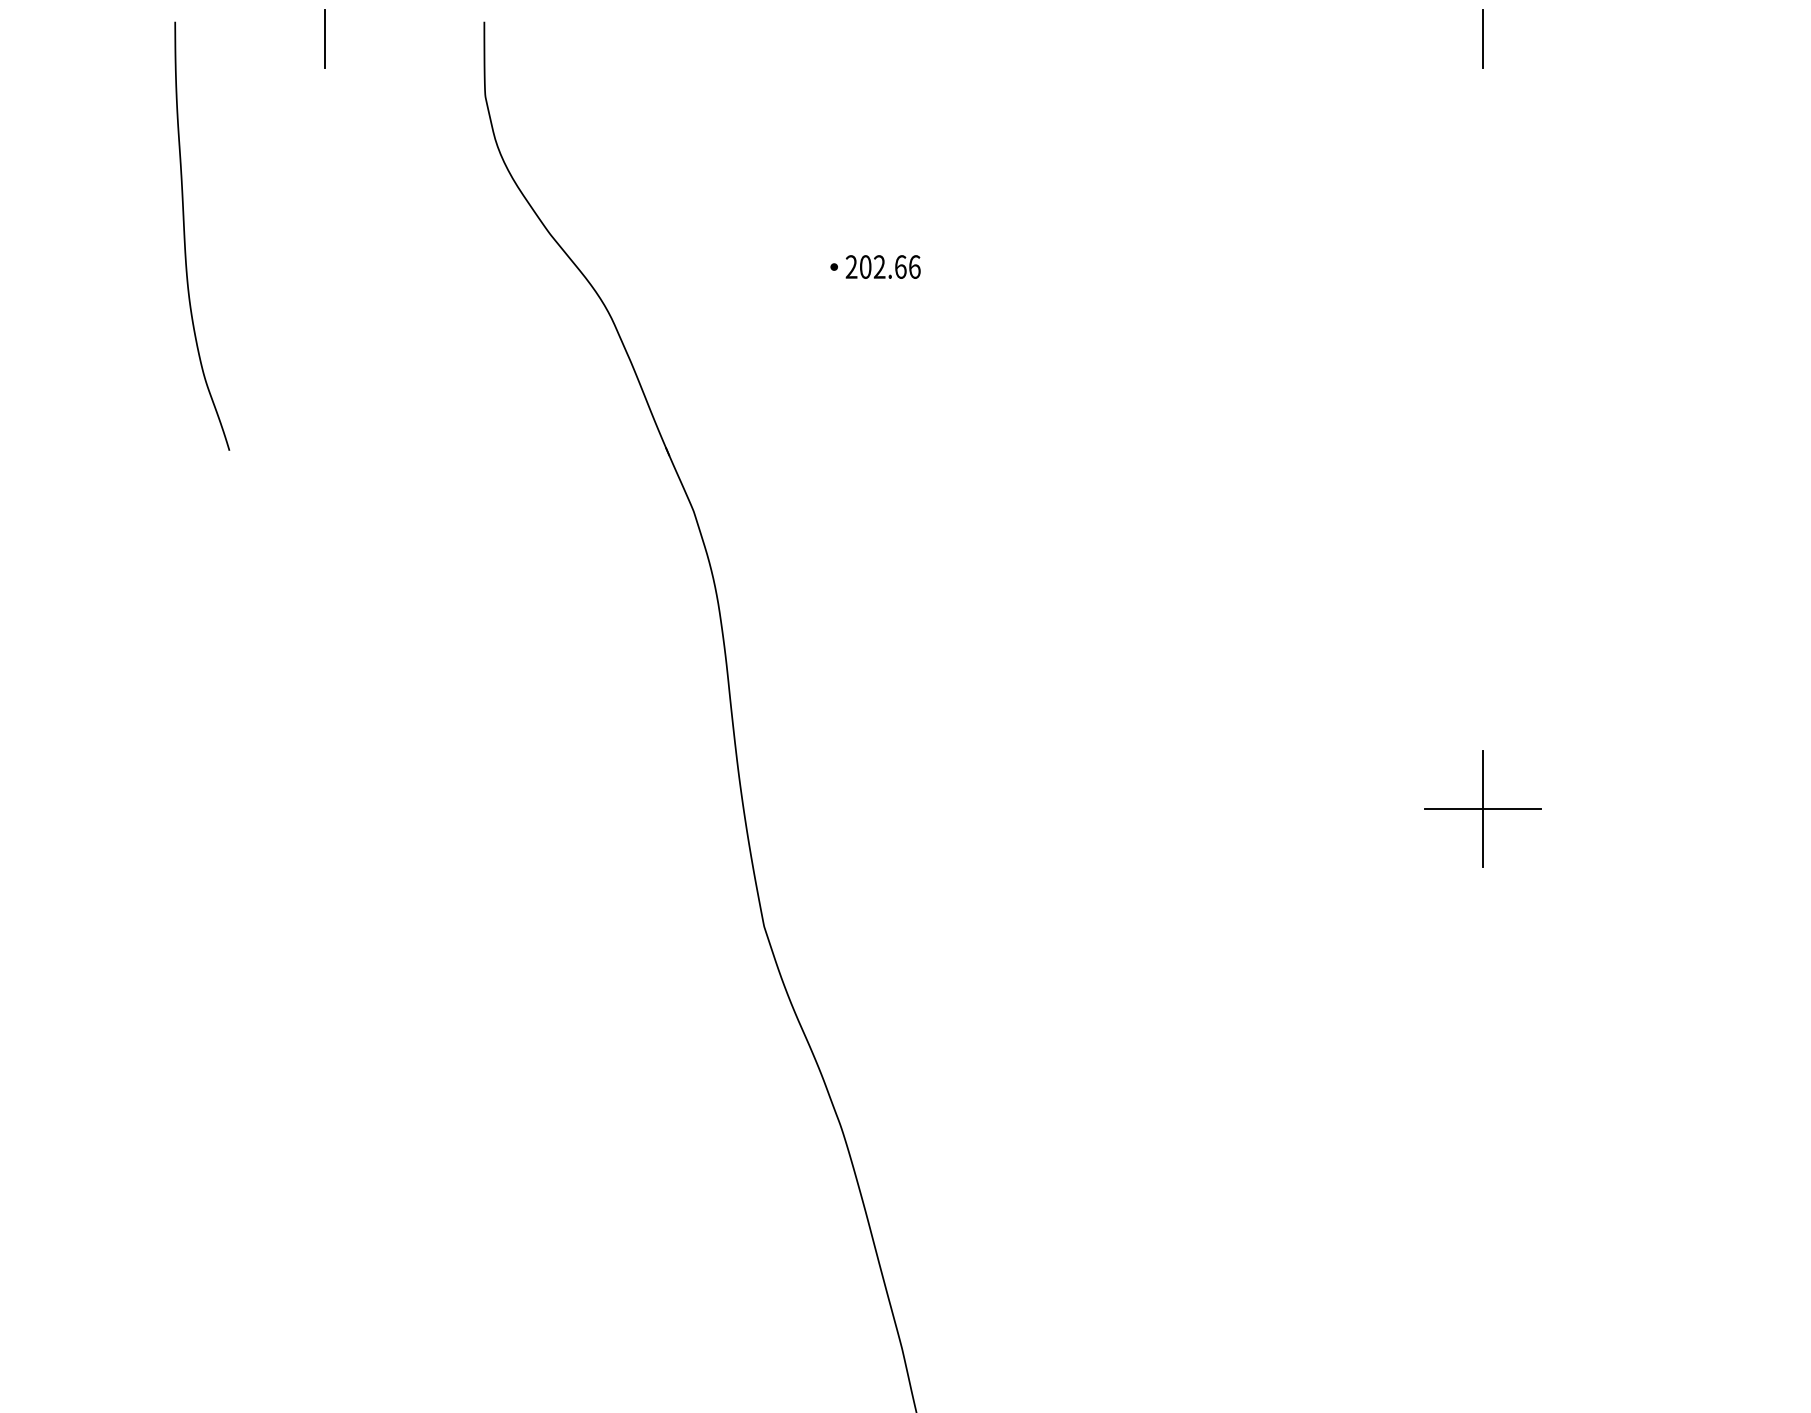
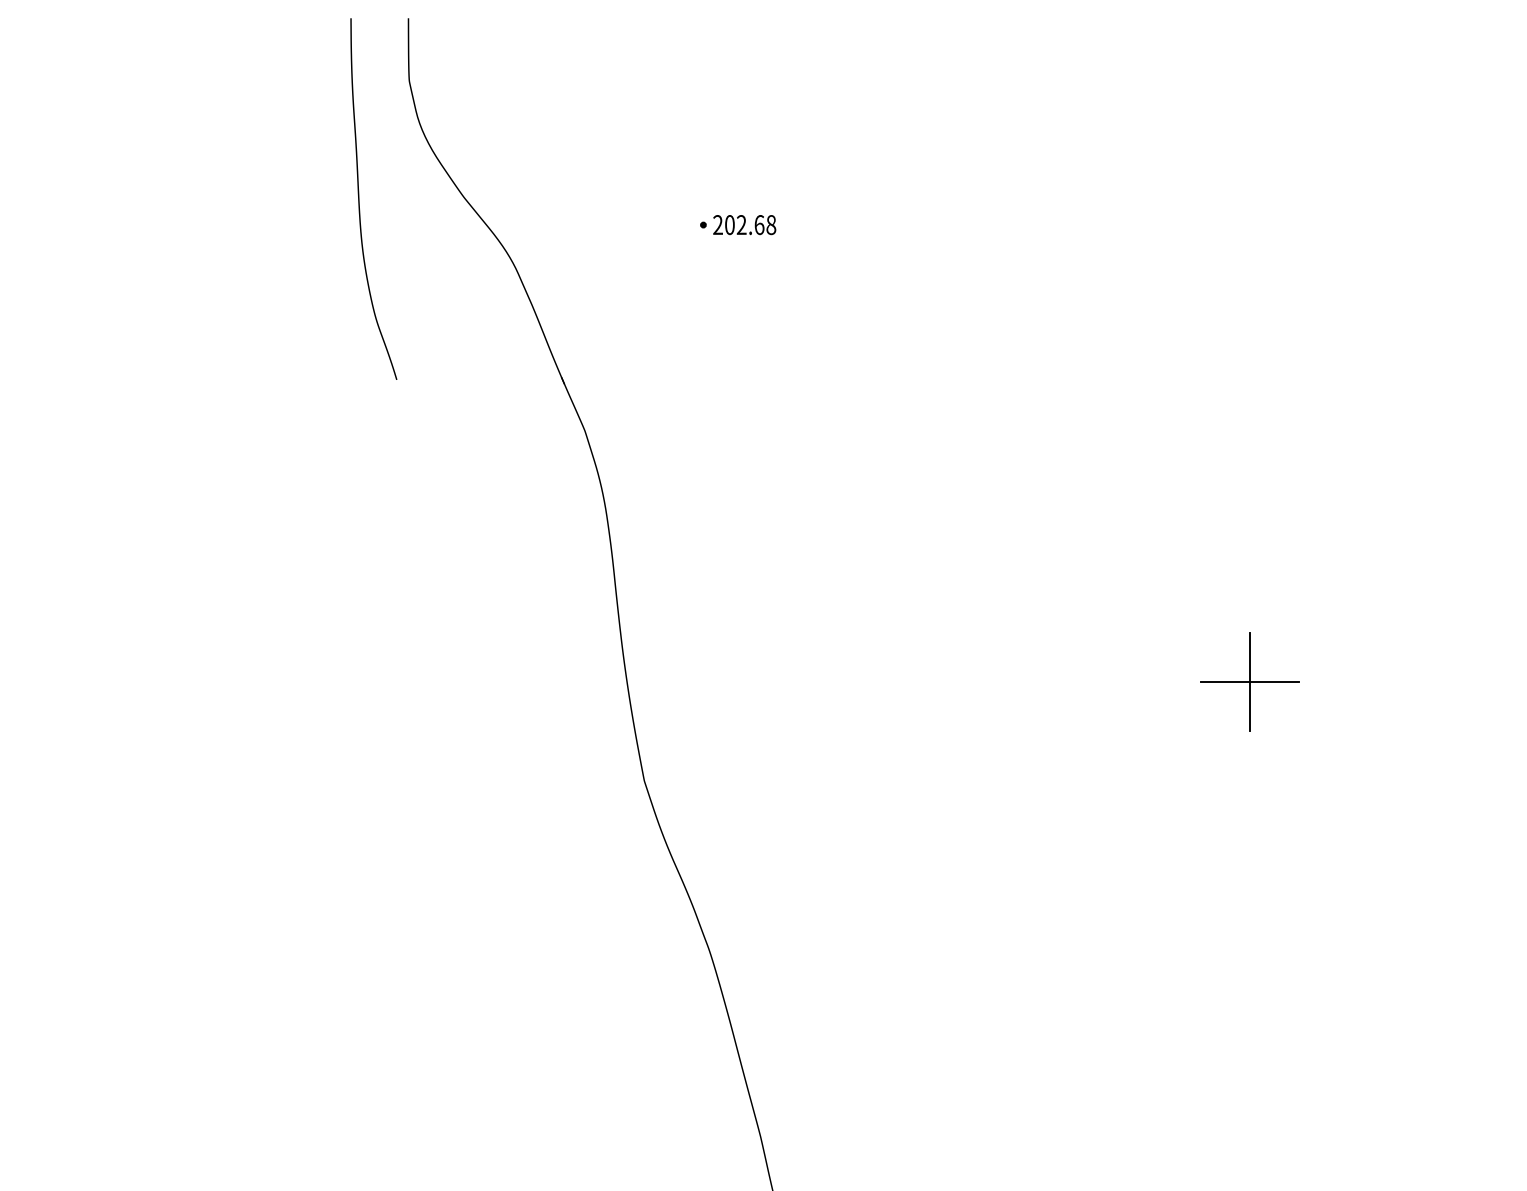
line: (324, 39) -> (273, 33), removed
line: (1482, 39) -> (1249, 33), removed
curve: (185, 235) -> (359, 198), moved
text: (914, 266) -> (771, 224), 202.66 -> 202.68

